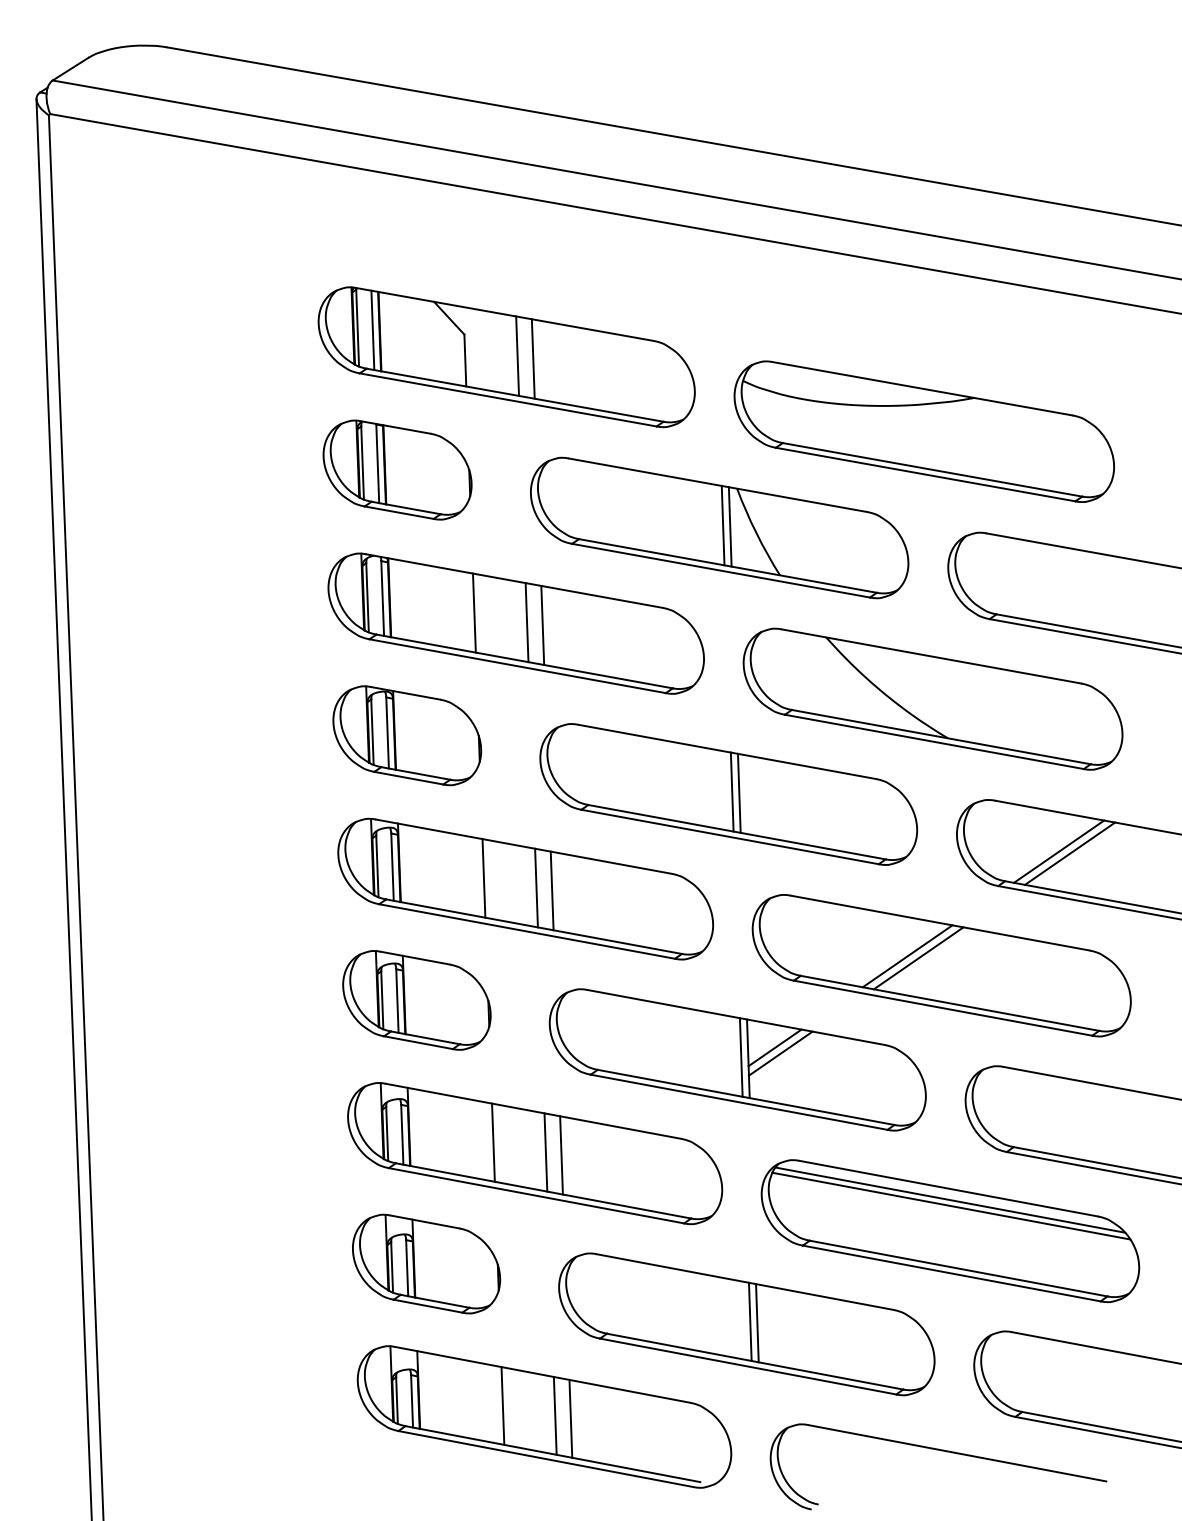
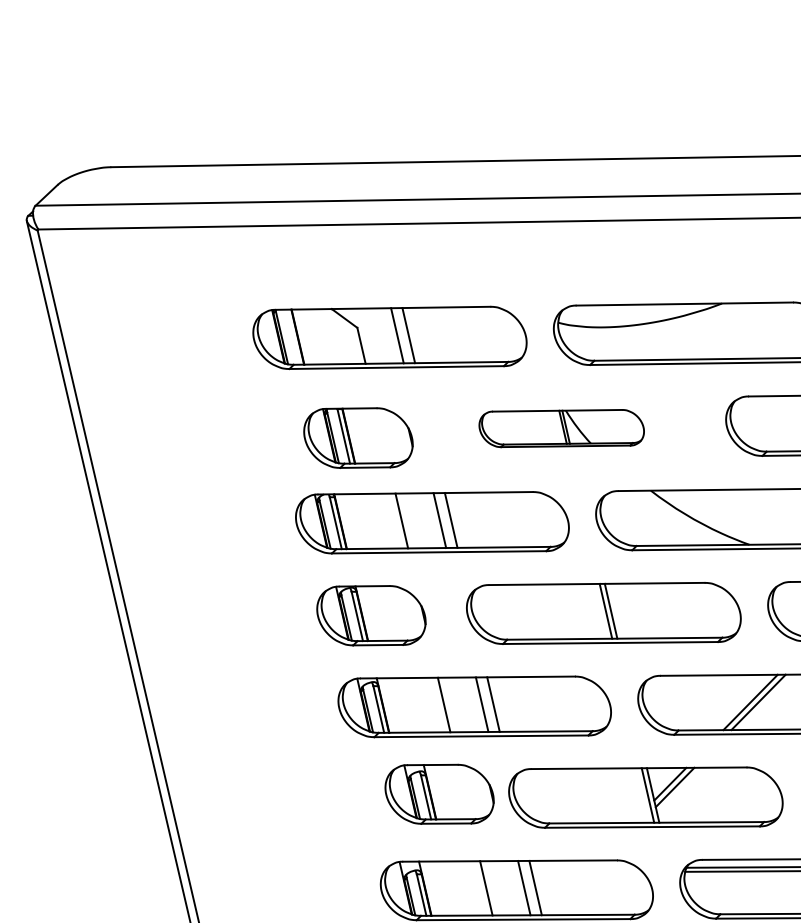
line: (372, 330) -> (292, 337), removed
part: (397, 469) -> (358, 437), moved
part: (719, 527) -> (561, 428), size x0.6
part: (416, 1000) -> (439, 794), moved

